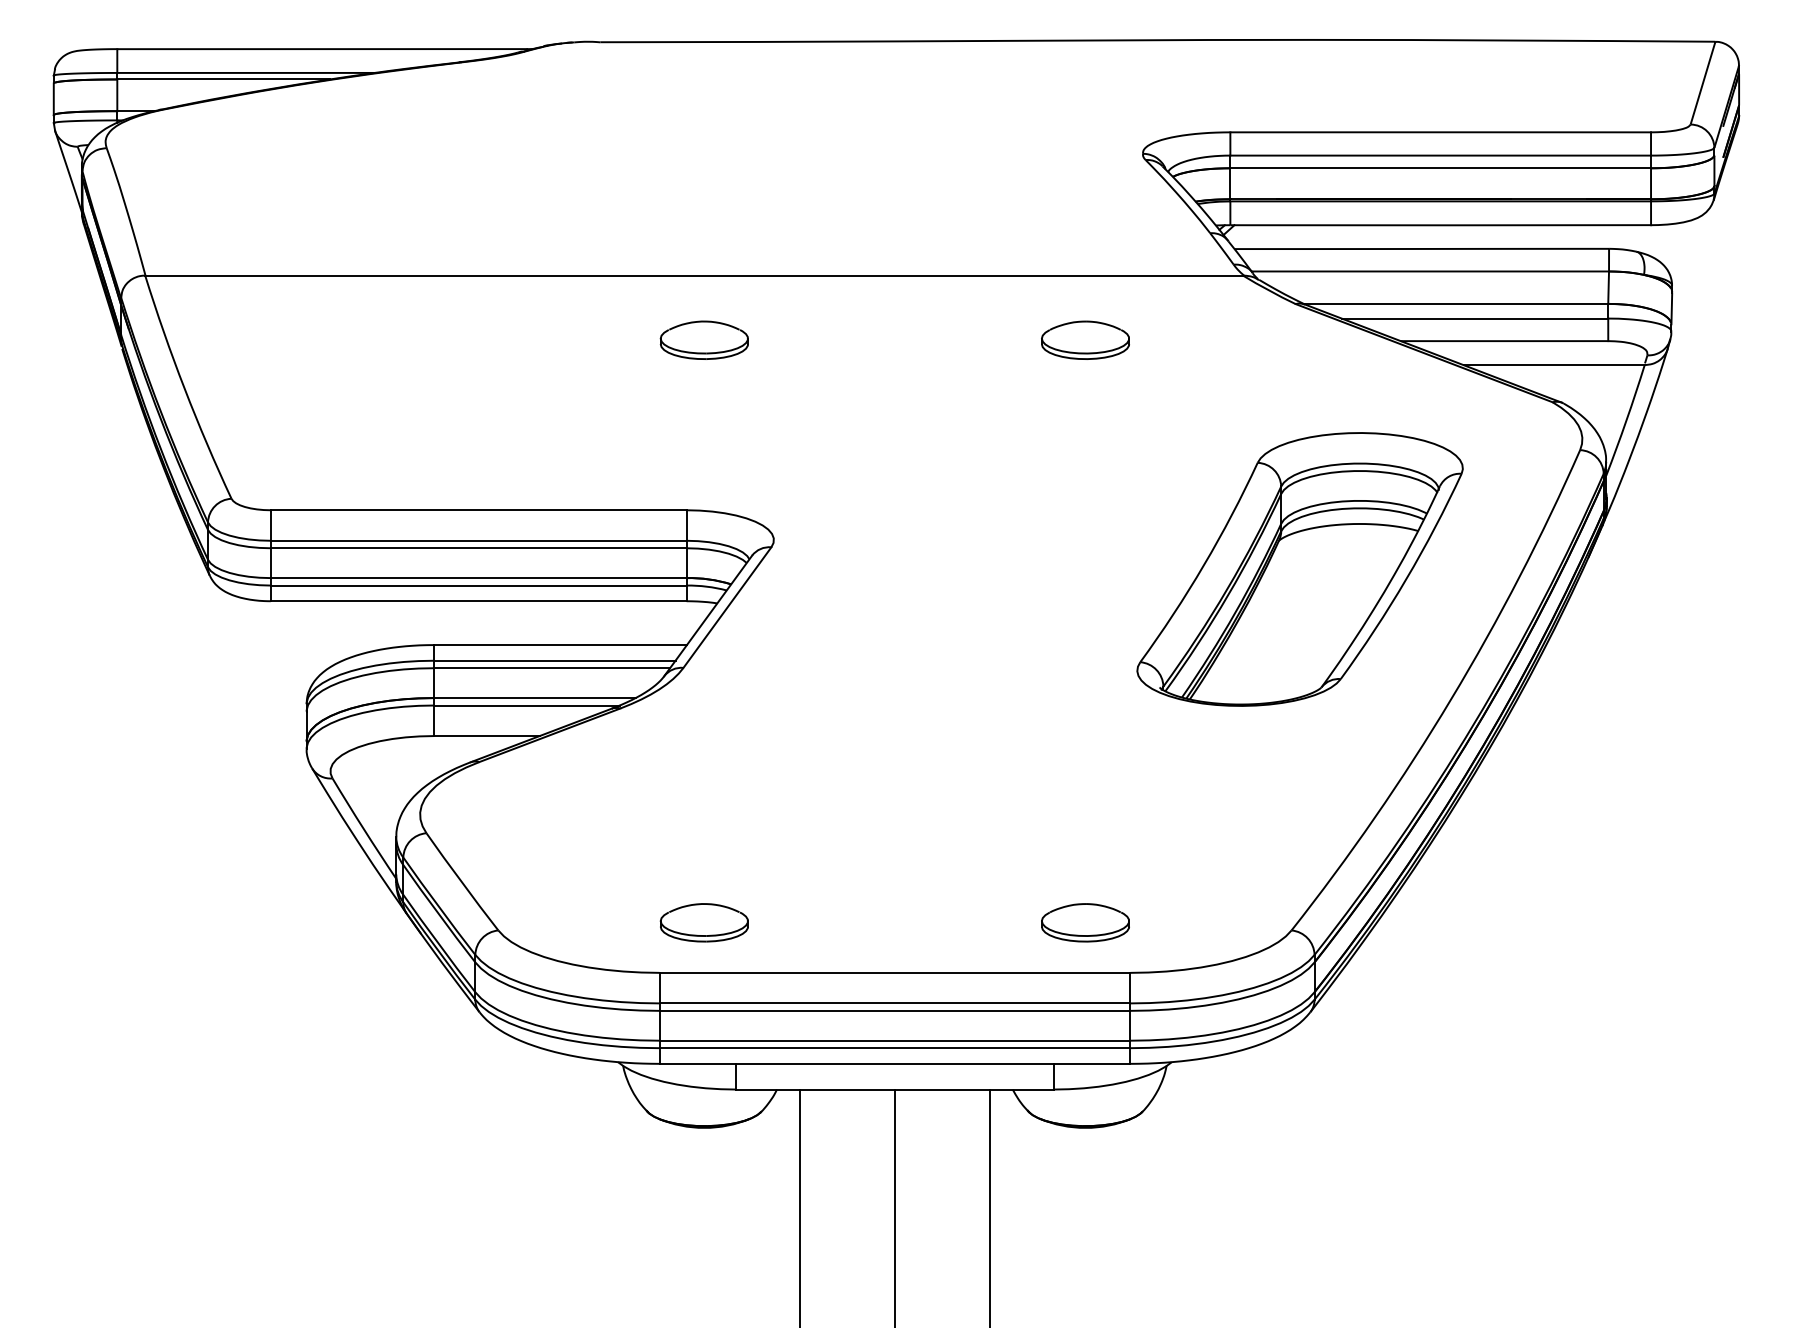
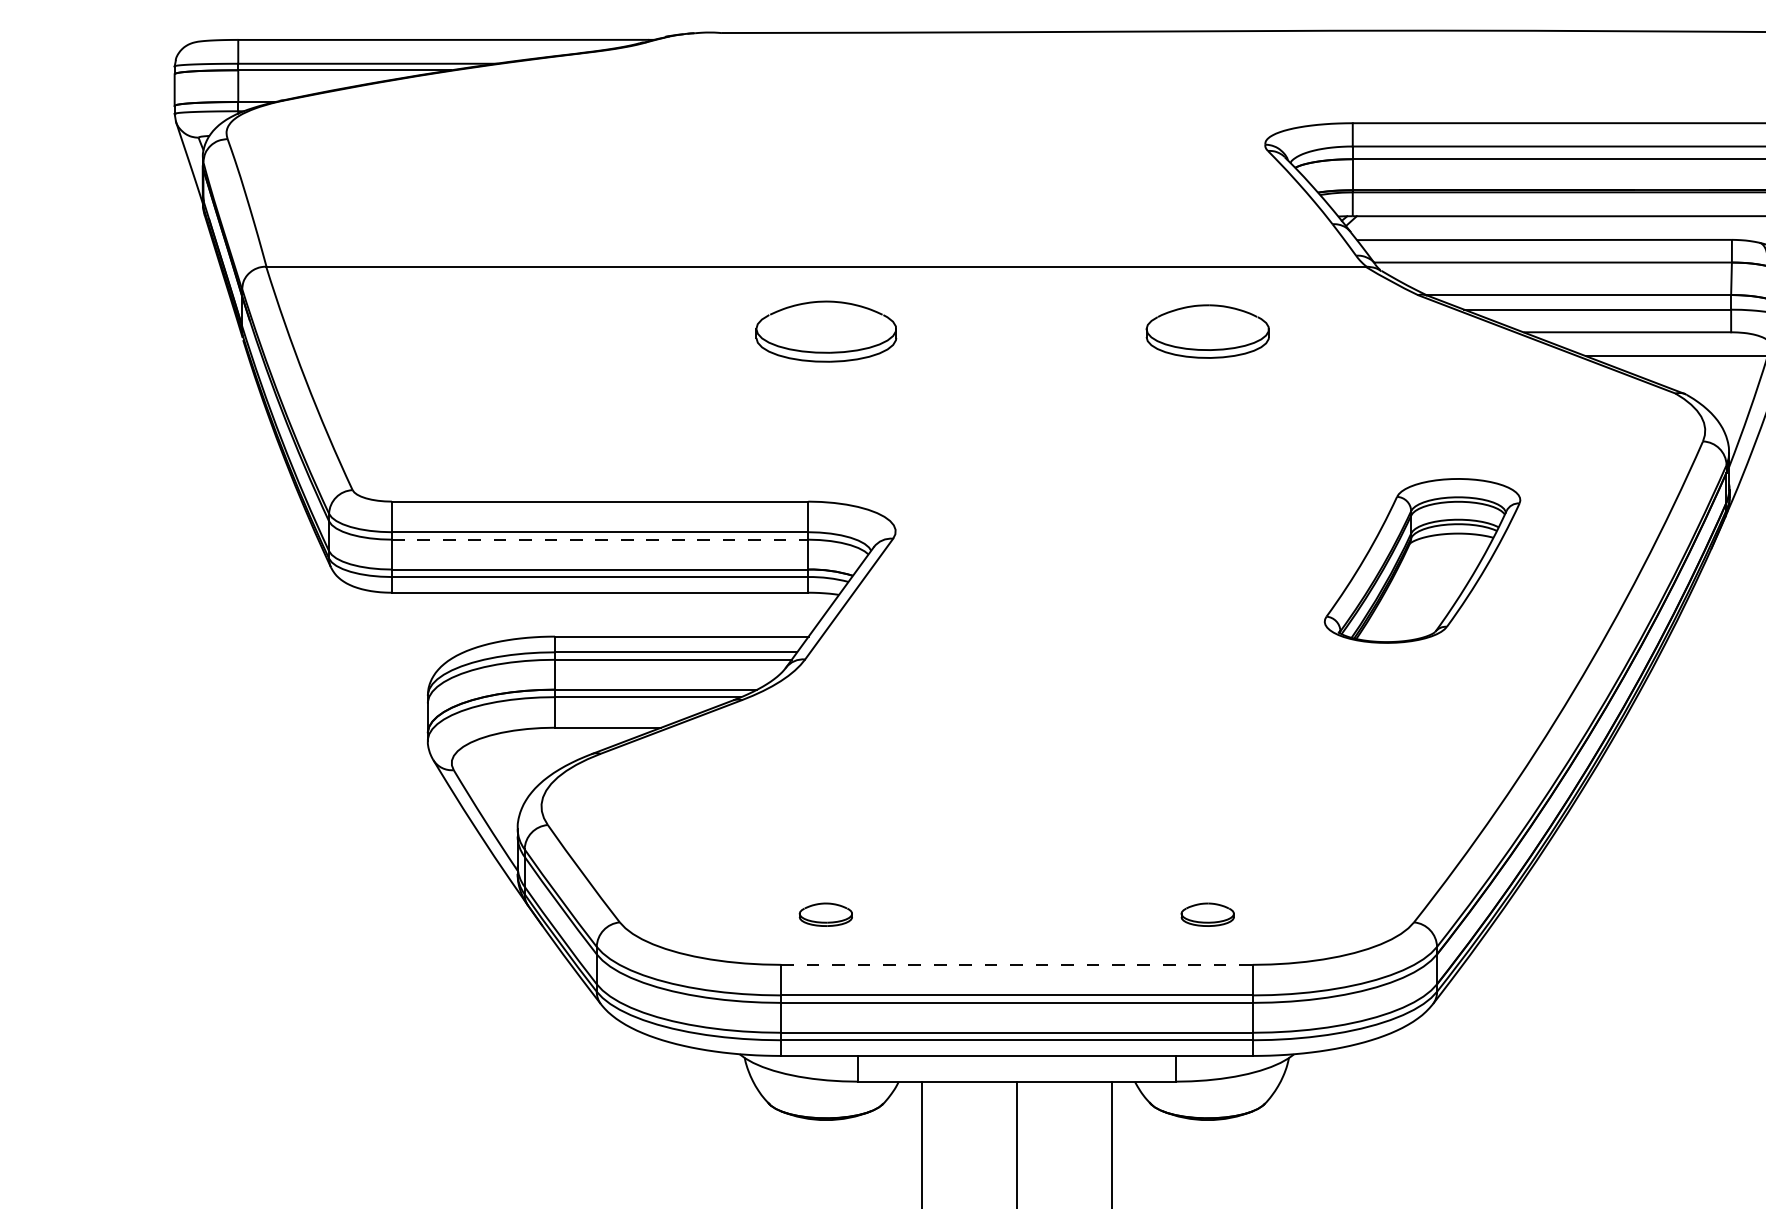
part: (703, 339) -> (825, 330), size x1.6
part: (1085, 339) -> (1207, 330), size x1.4
line: (478, 548) -> (599, 539), solid -> dashed
part: (1299, 569) -> (1421, 560), size x0.6
part: (703, 922) -> (825, 914), size x0.6
part: (1085, 922) -> (1207, 914), size x0.6
line: (895, 972) -> (1017, 964), solid -> dashed

